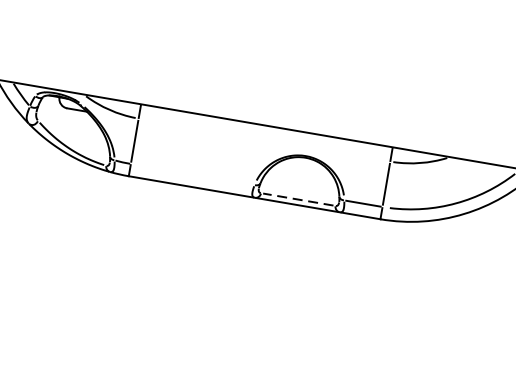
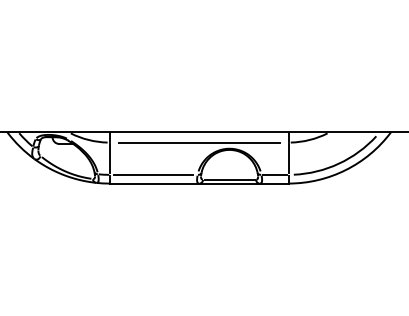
line: (263, 139) -> (198, 142), added
line: (192, 174) -> (153, 174), added
line: (298, 199) -> (229, 179), dashed -> solid

